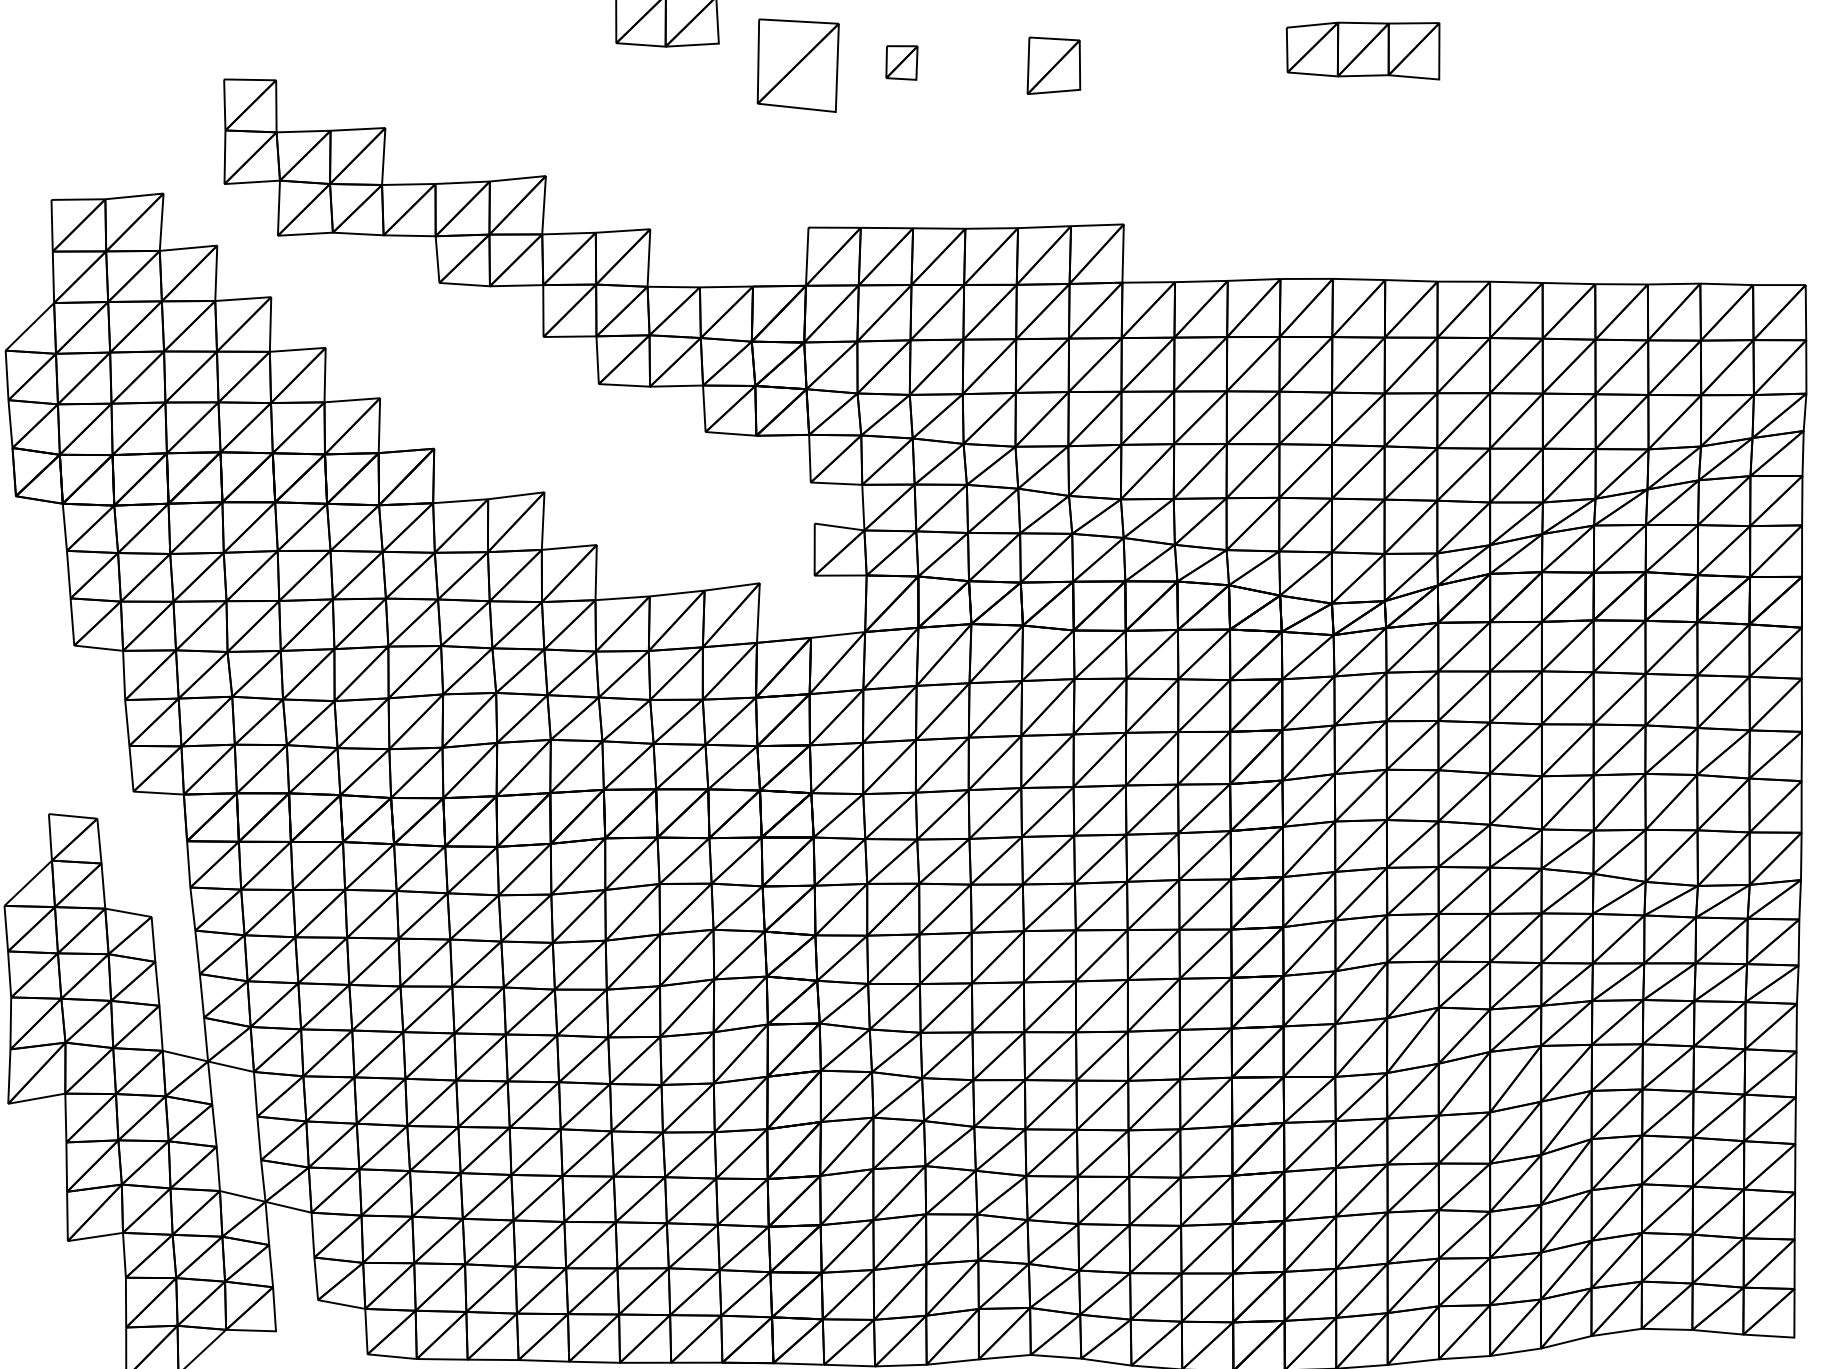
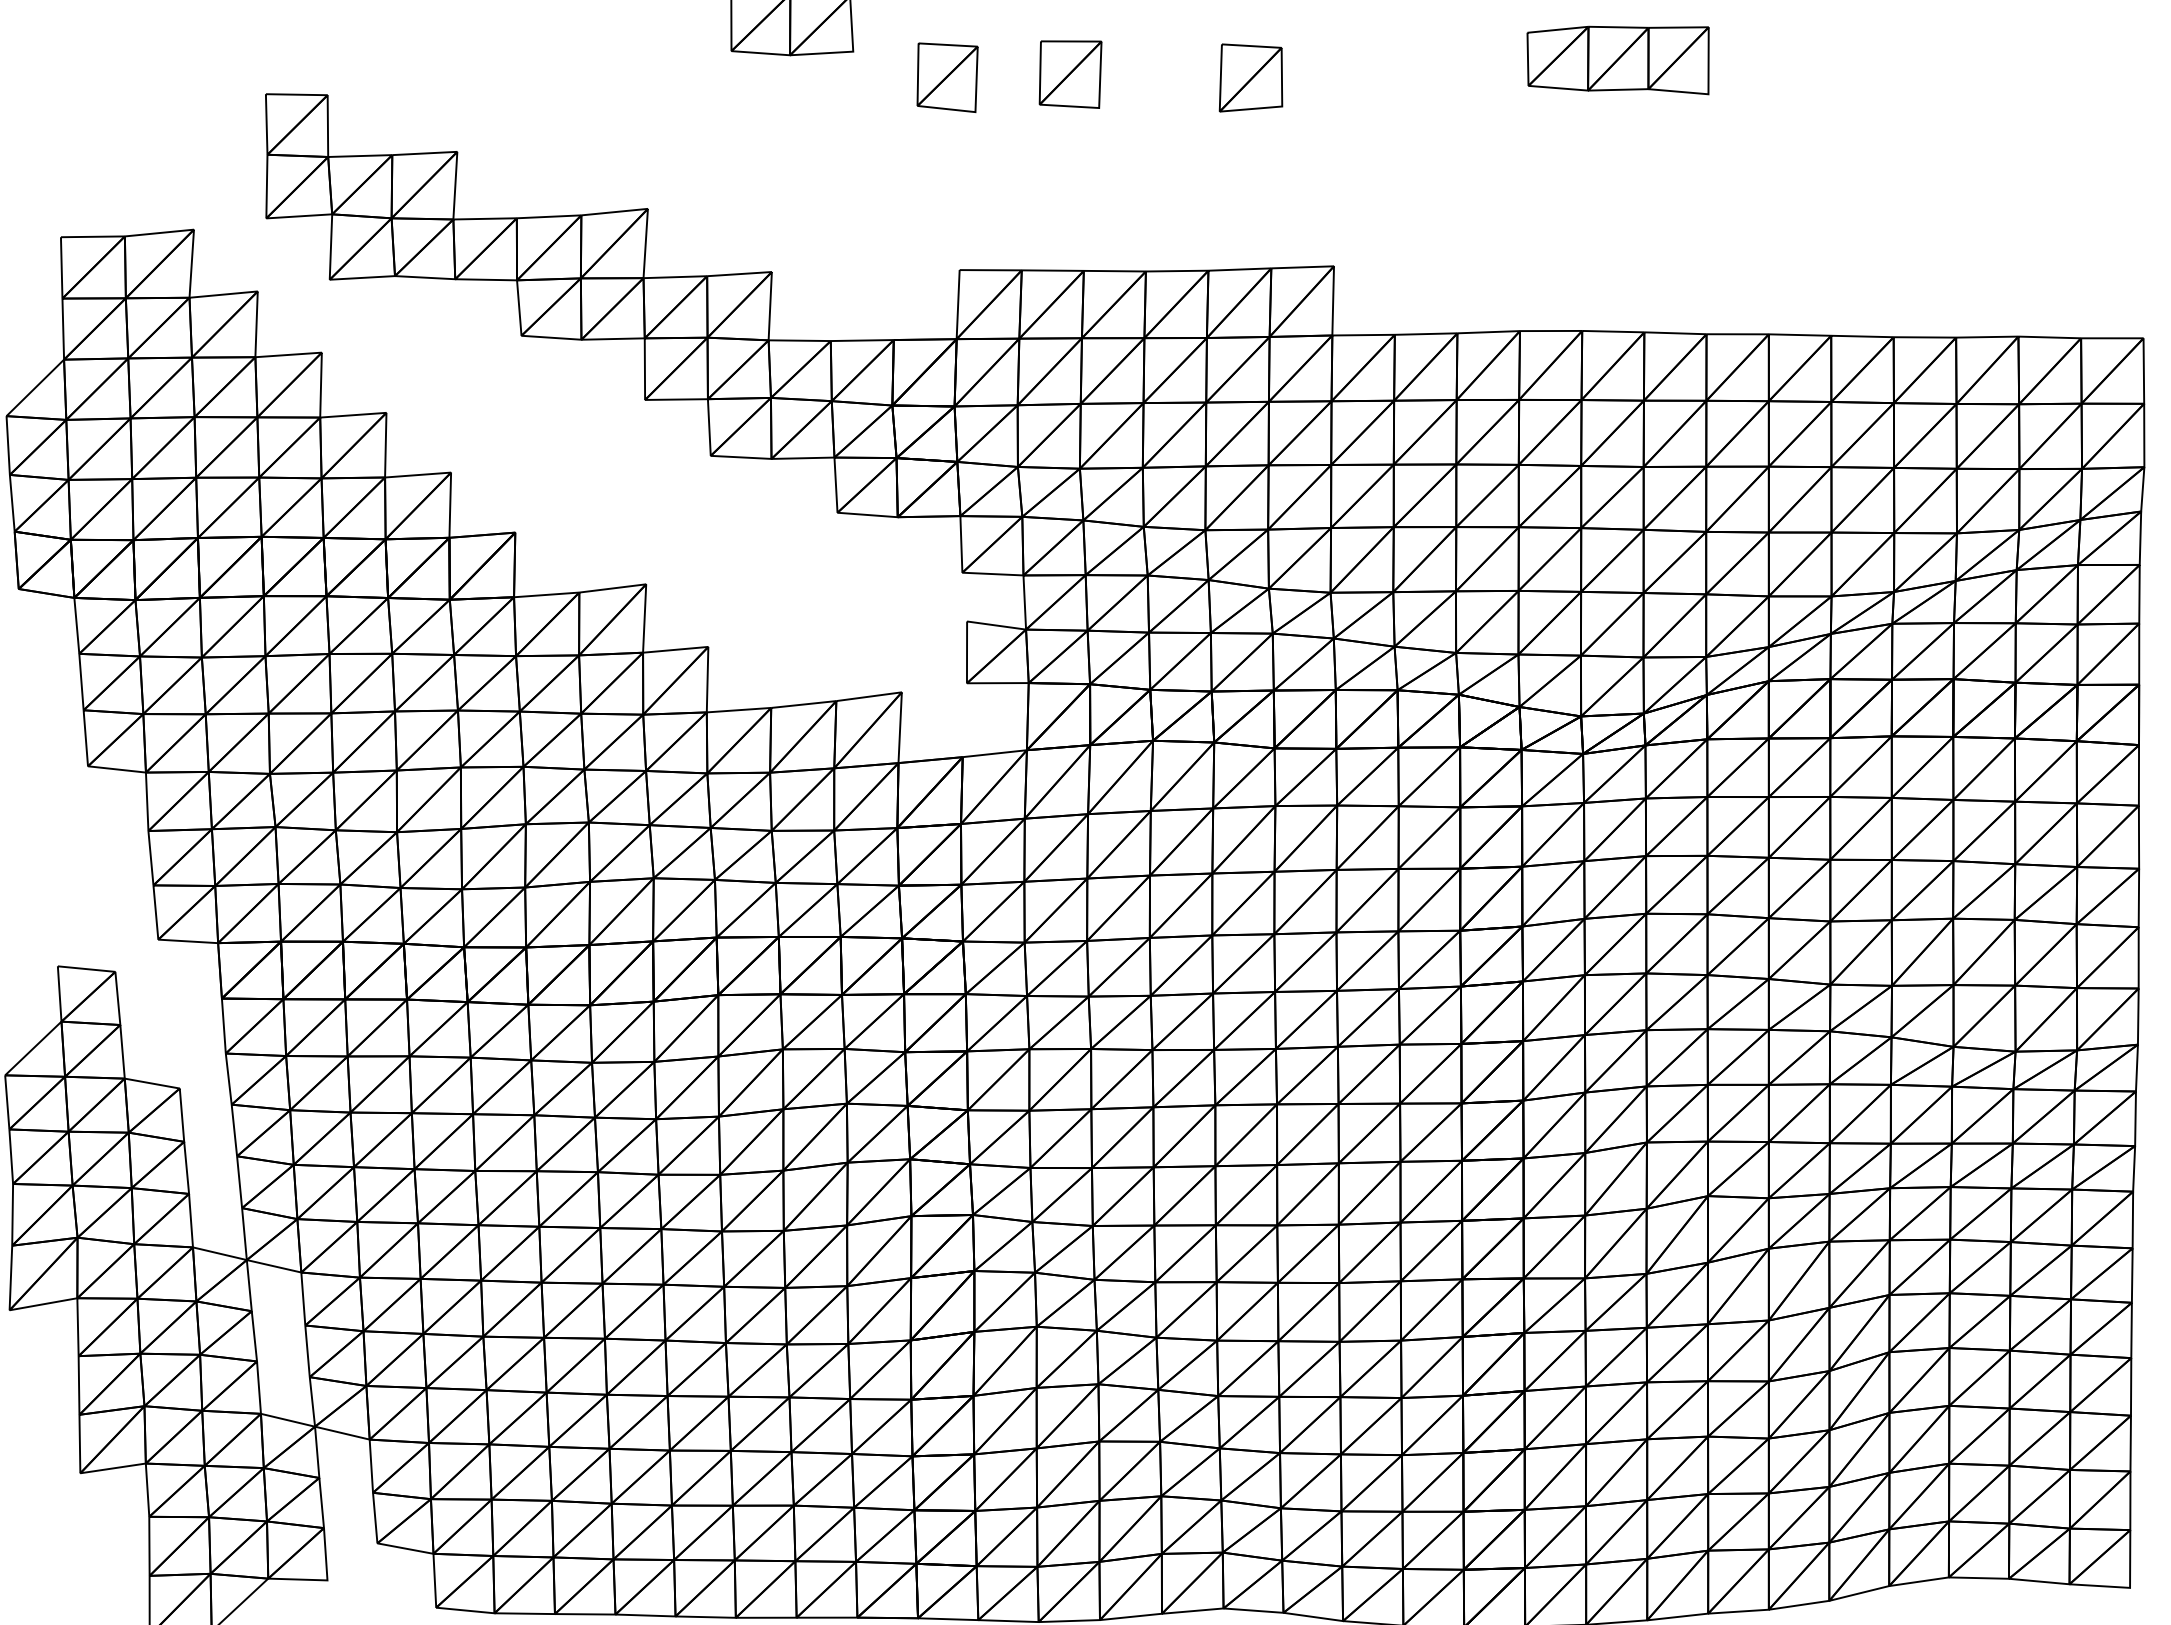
part: (901, 62) -> (1070, 74), size x1.67
part: (798, 65) -> (947, 77), size x0.62

